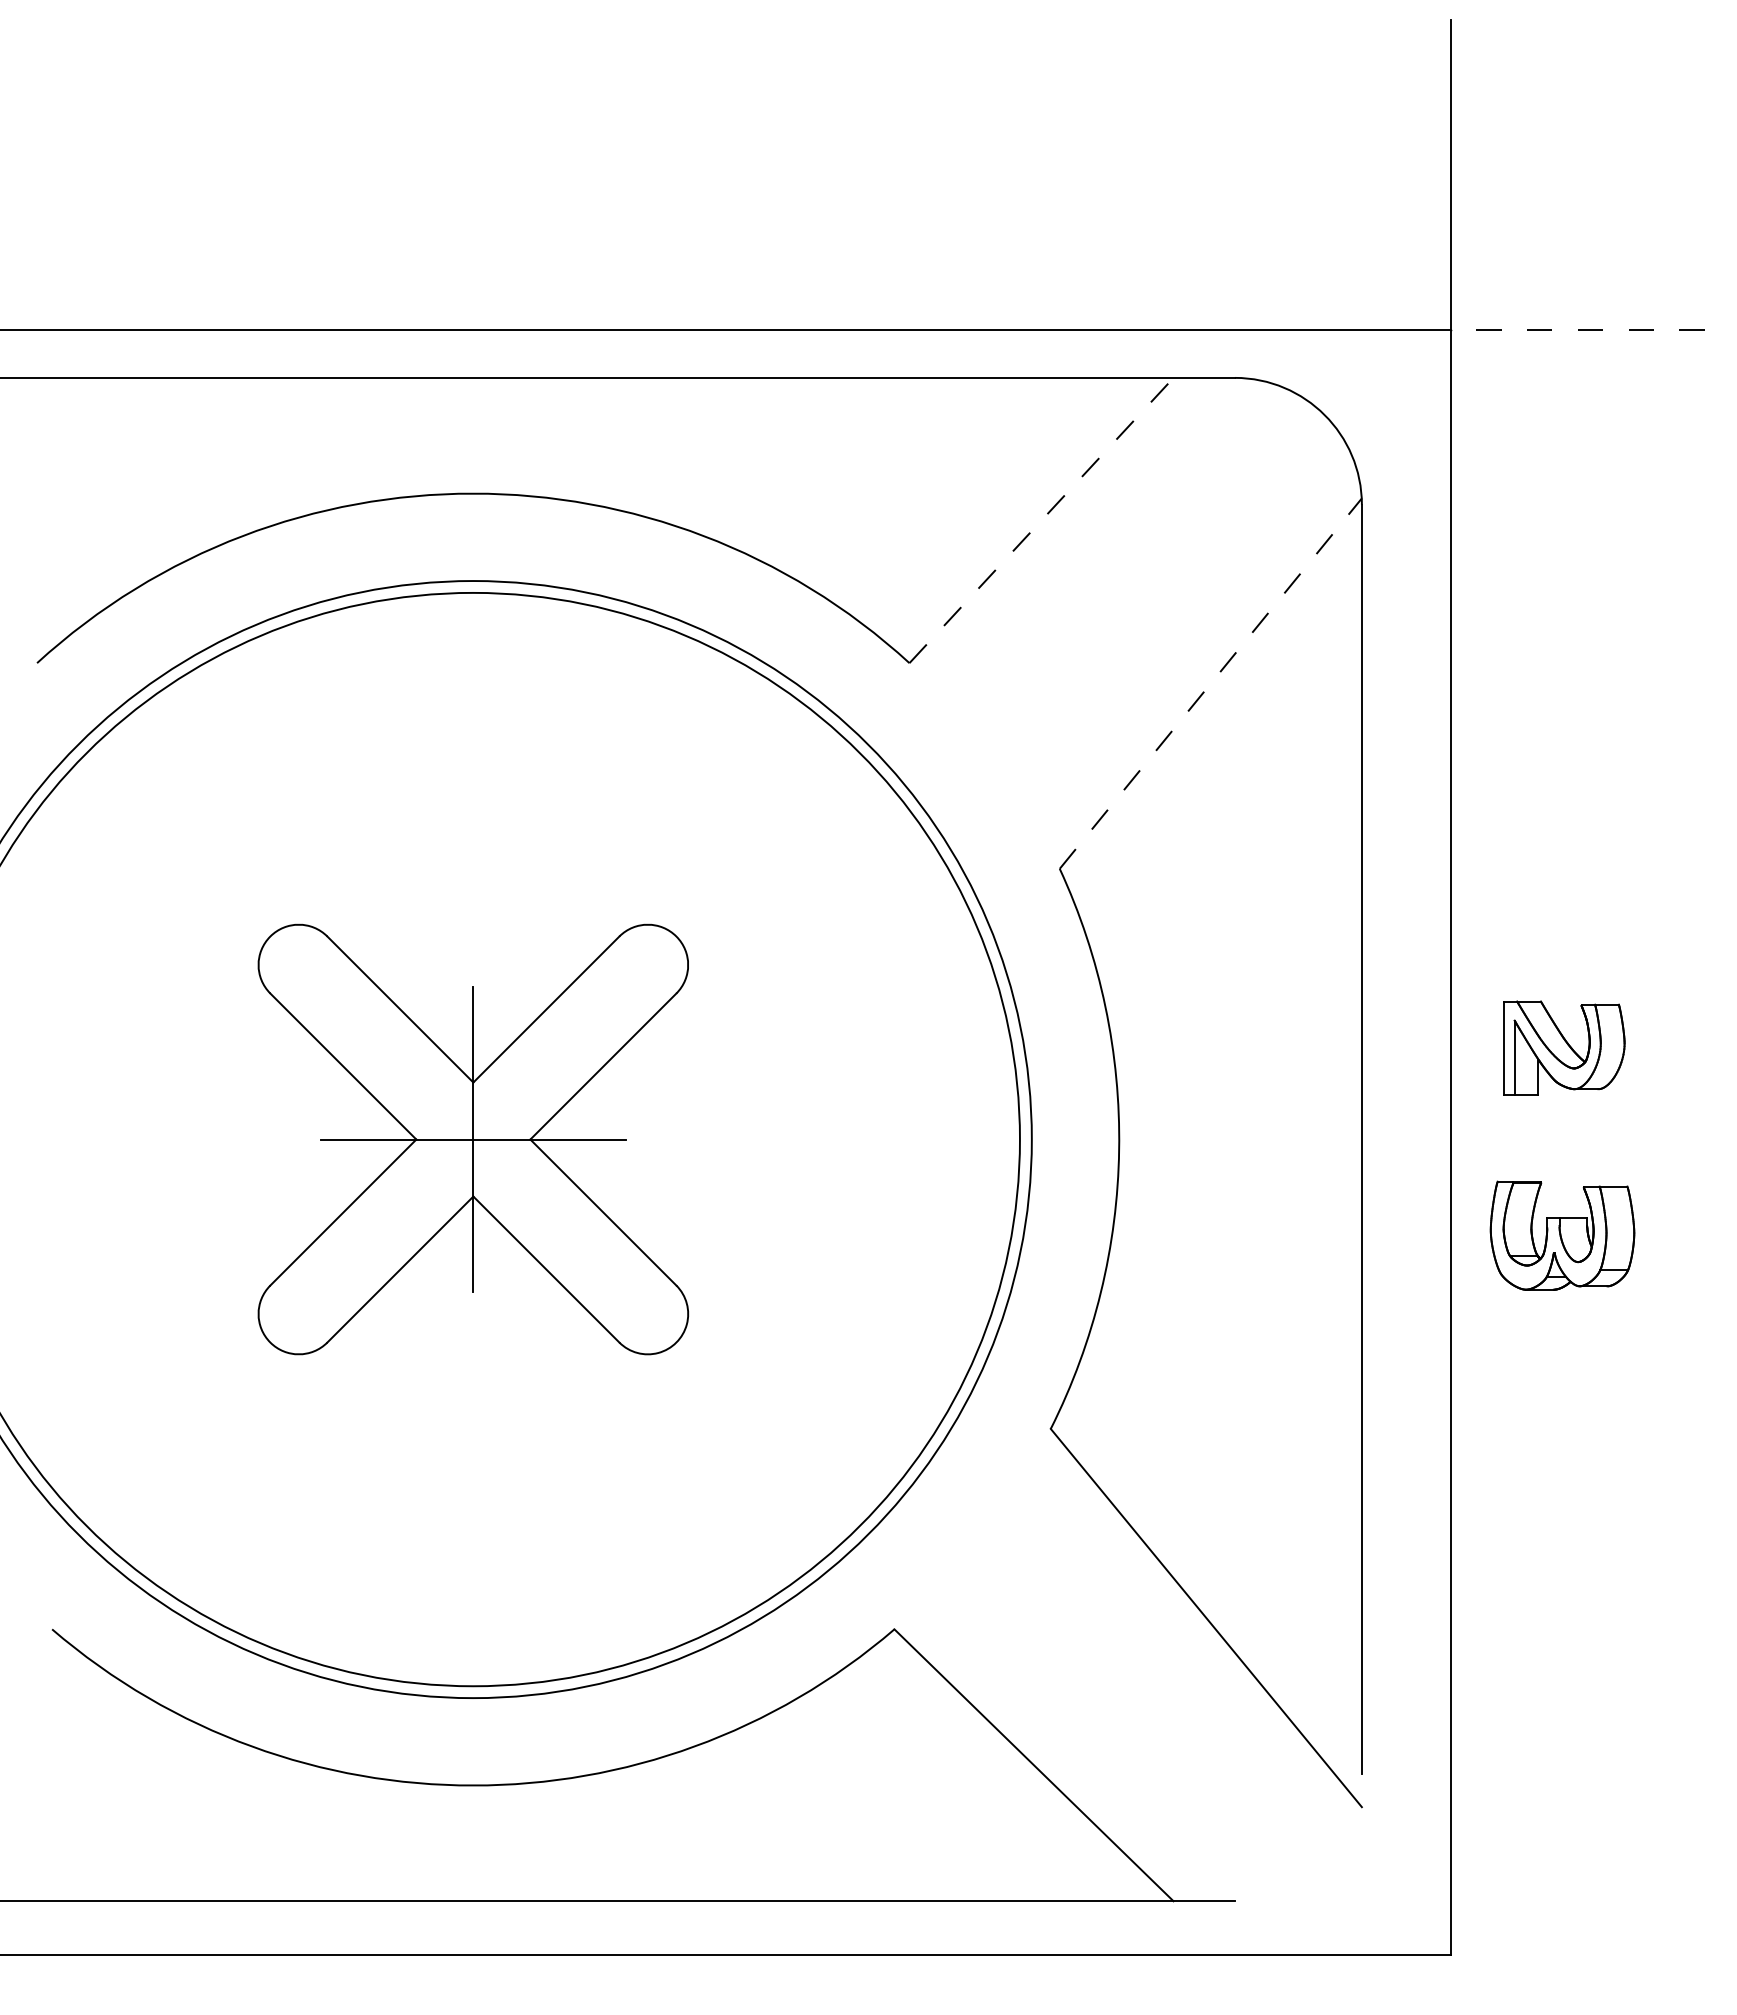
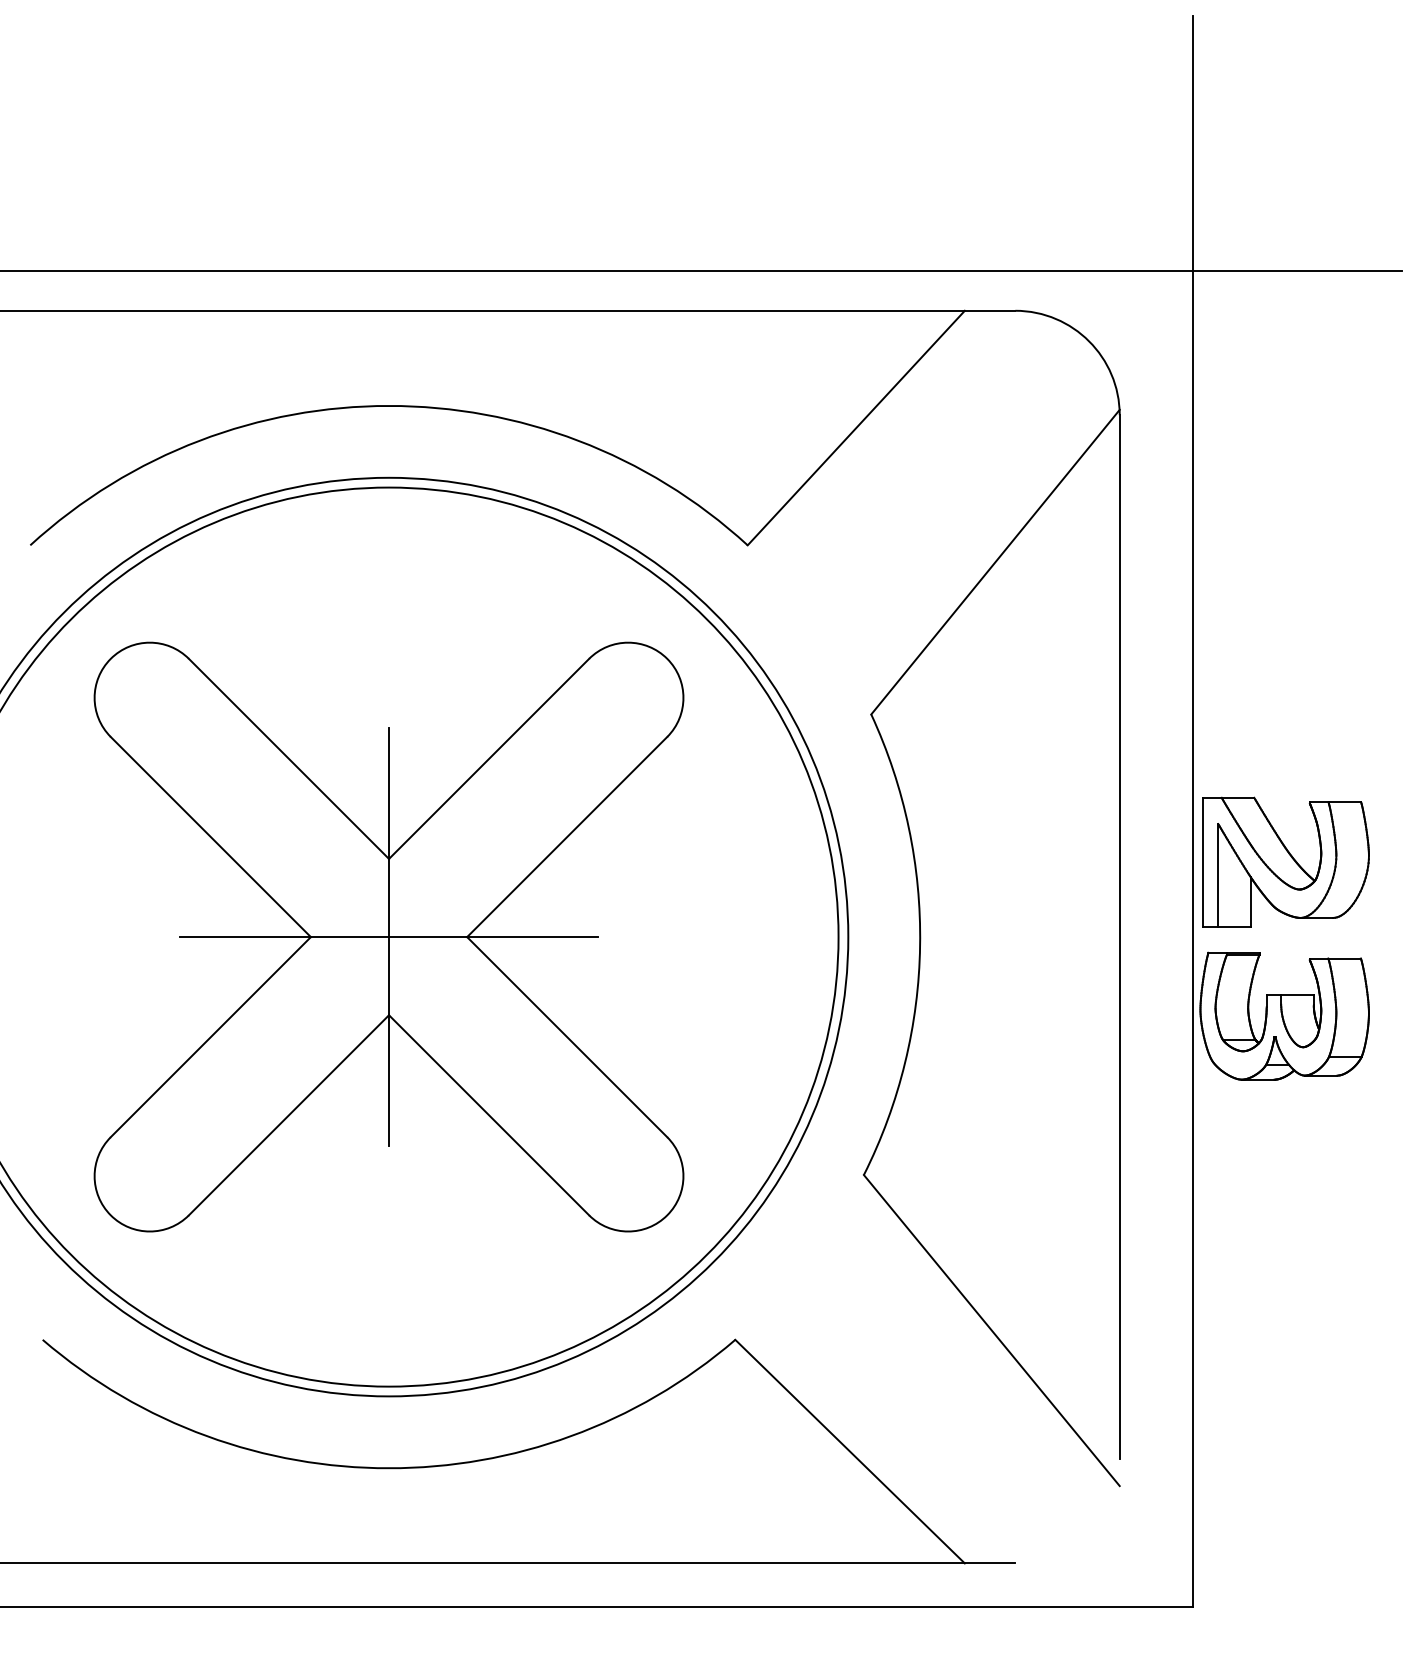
line: (1577, 329) -> (1297, 270), dashed -> solid
line: (1041, 520) -> (856, 428), dashed -> solid
line: (1211, 683) -> (996, 562), dashed -> solid
part: (1563, 1048) -> (1285, 862), size x1.67
part: (473, 1139) -> (389, 937), size x1.67
part: (1562, 1235) -> (1284, 1015), size x1.43

